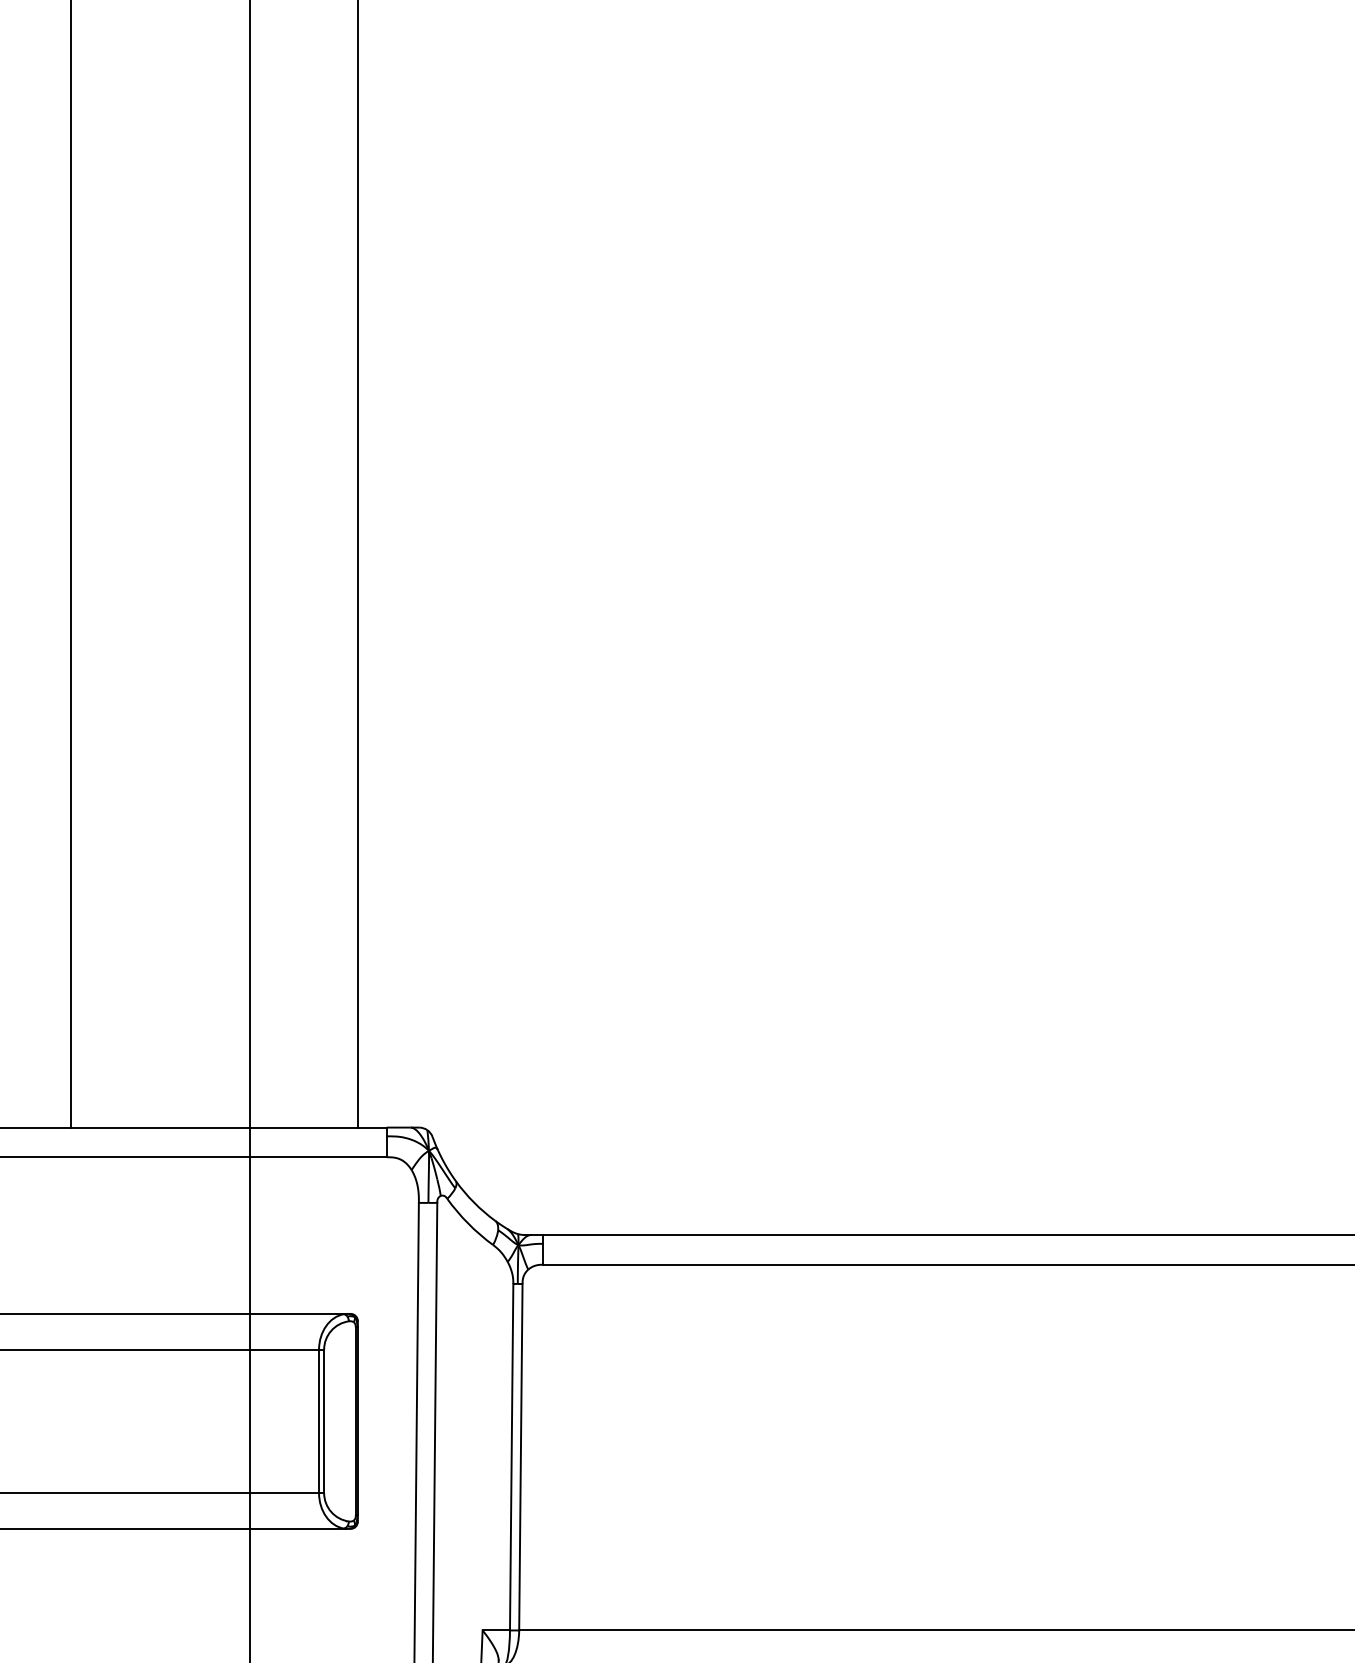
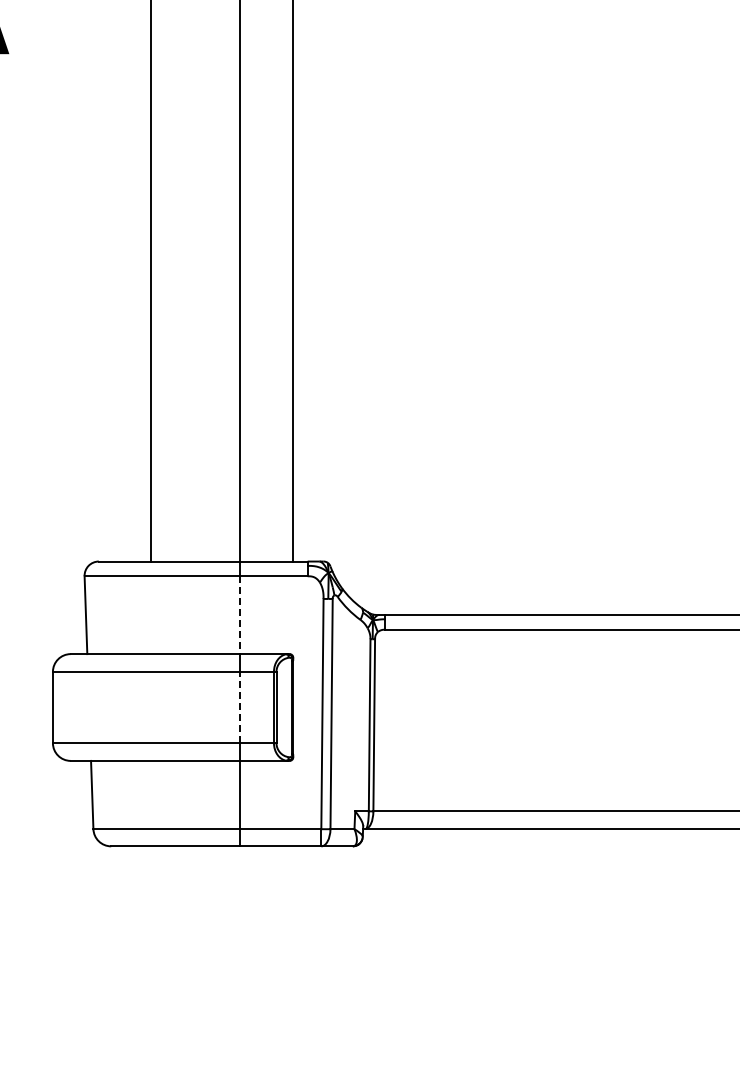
line: (249, 1236) -> (239, 615), solid -> dashed
line: (249, 1421) -> (239, 707), solid -> dashed

